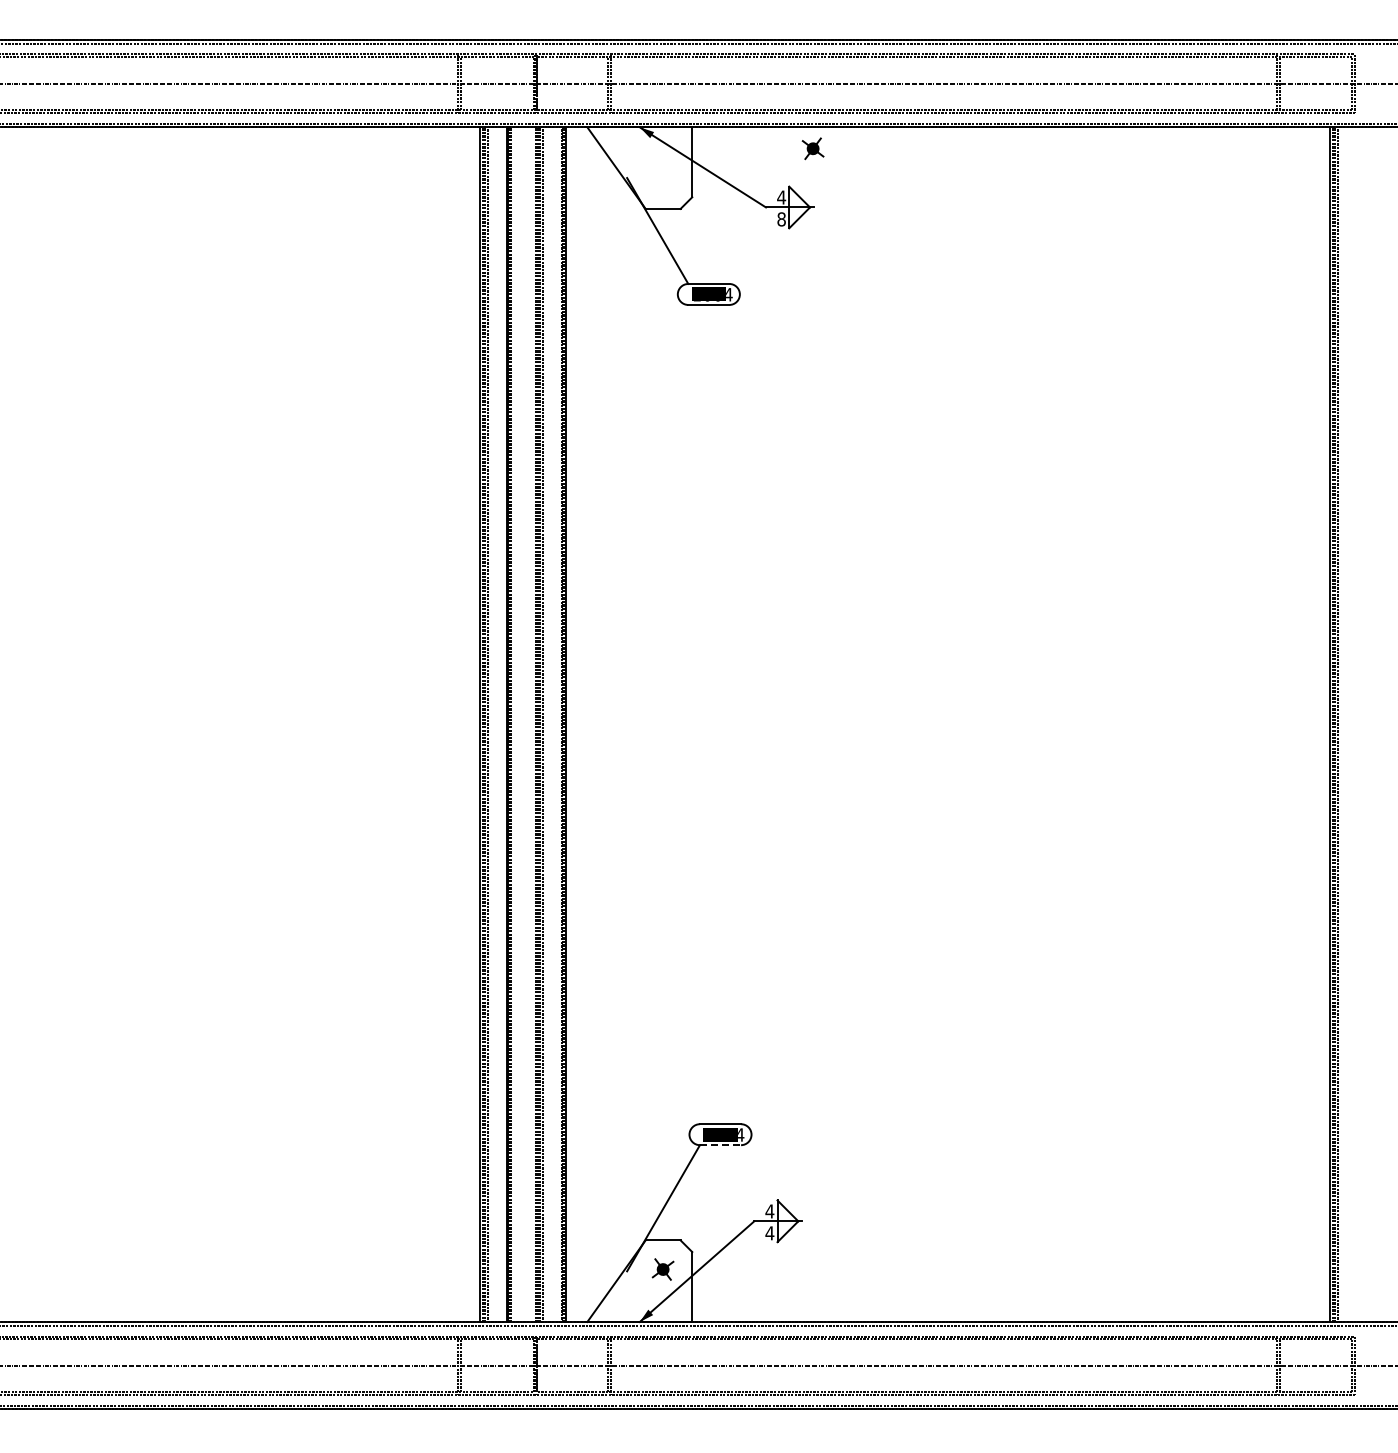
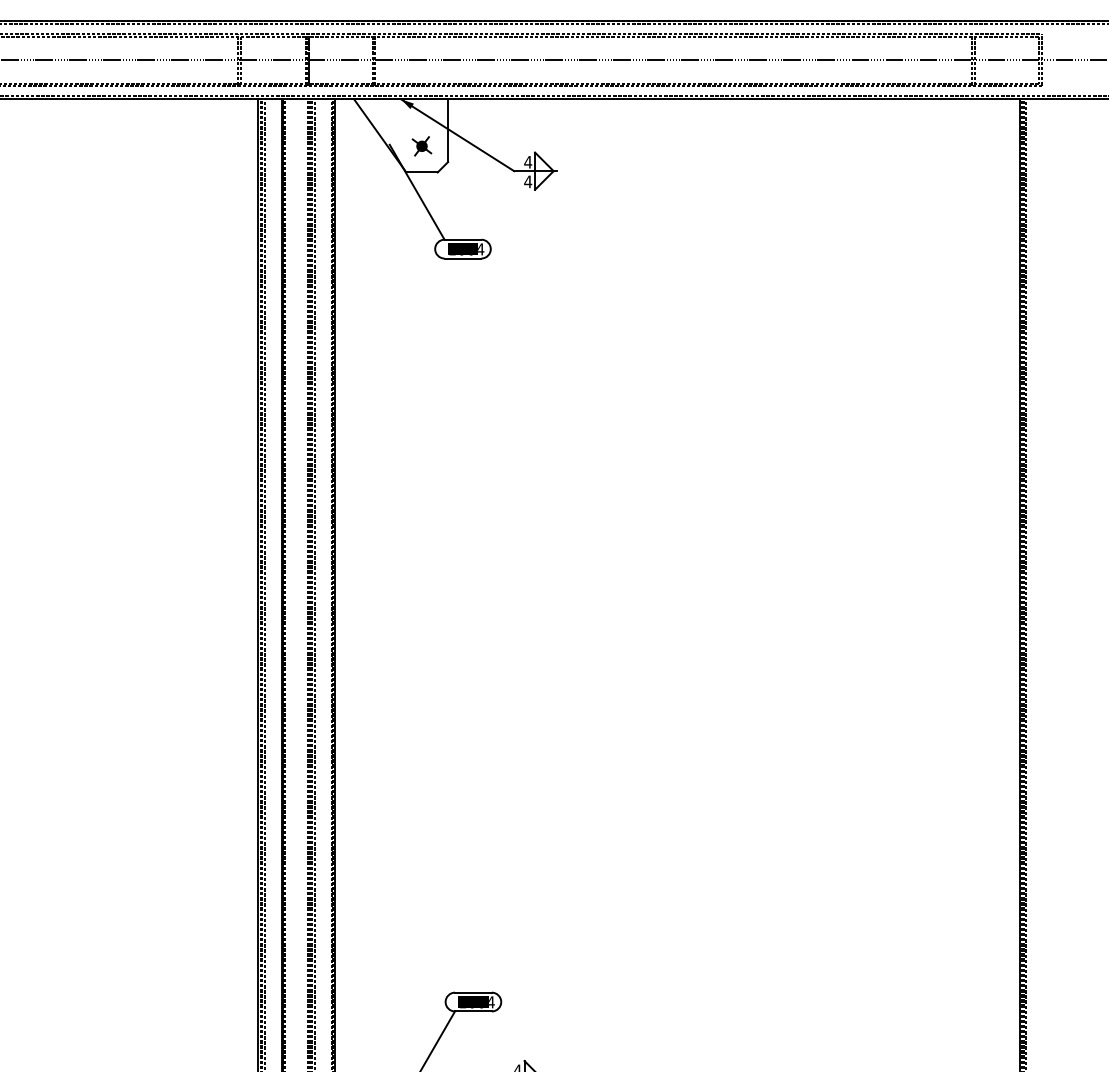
part: (812, 148) -> (421, 146), moved
text: (781, 219) -> (528, 181), 8 -> 4
line: (720, 1145) -> (473, 1011), dashed -> solid

